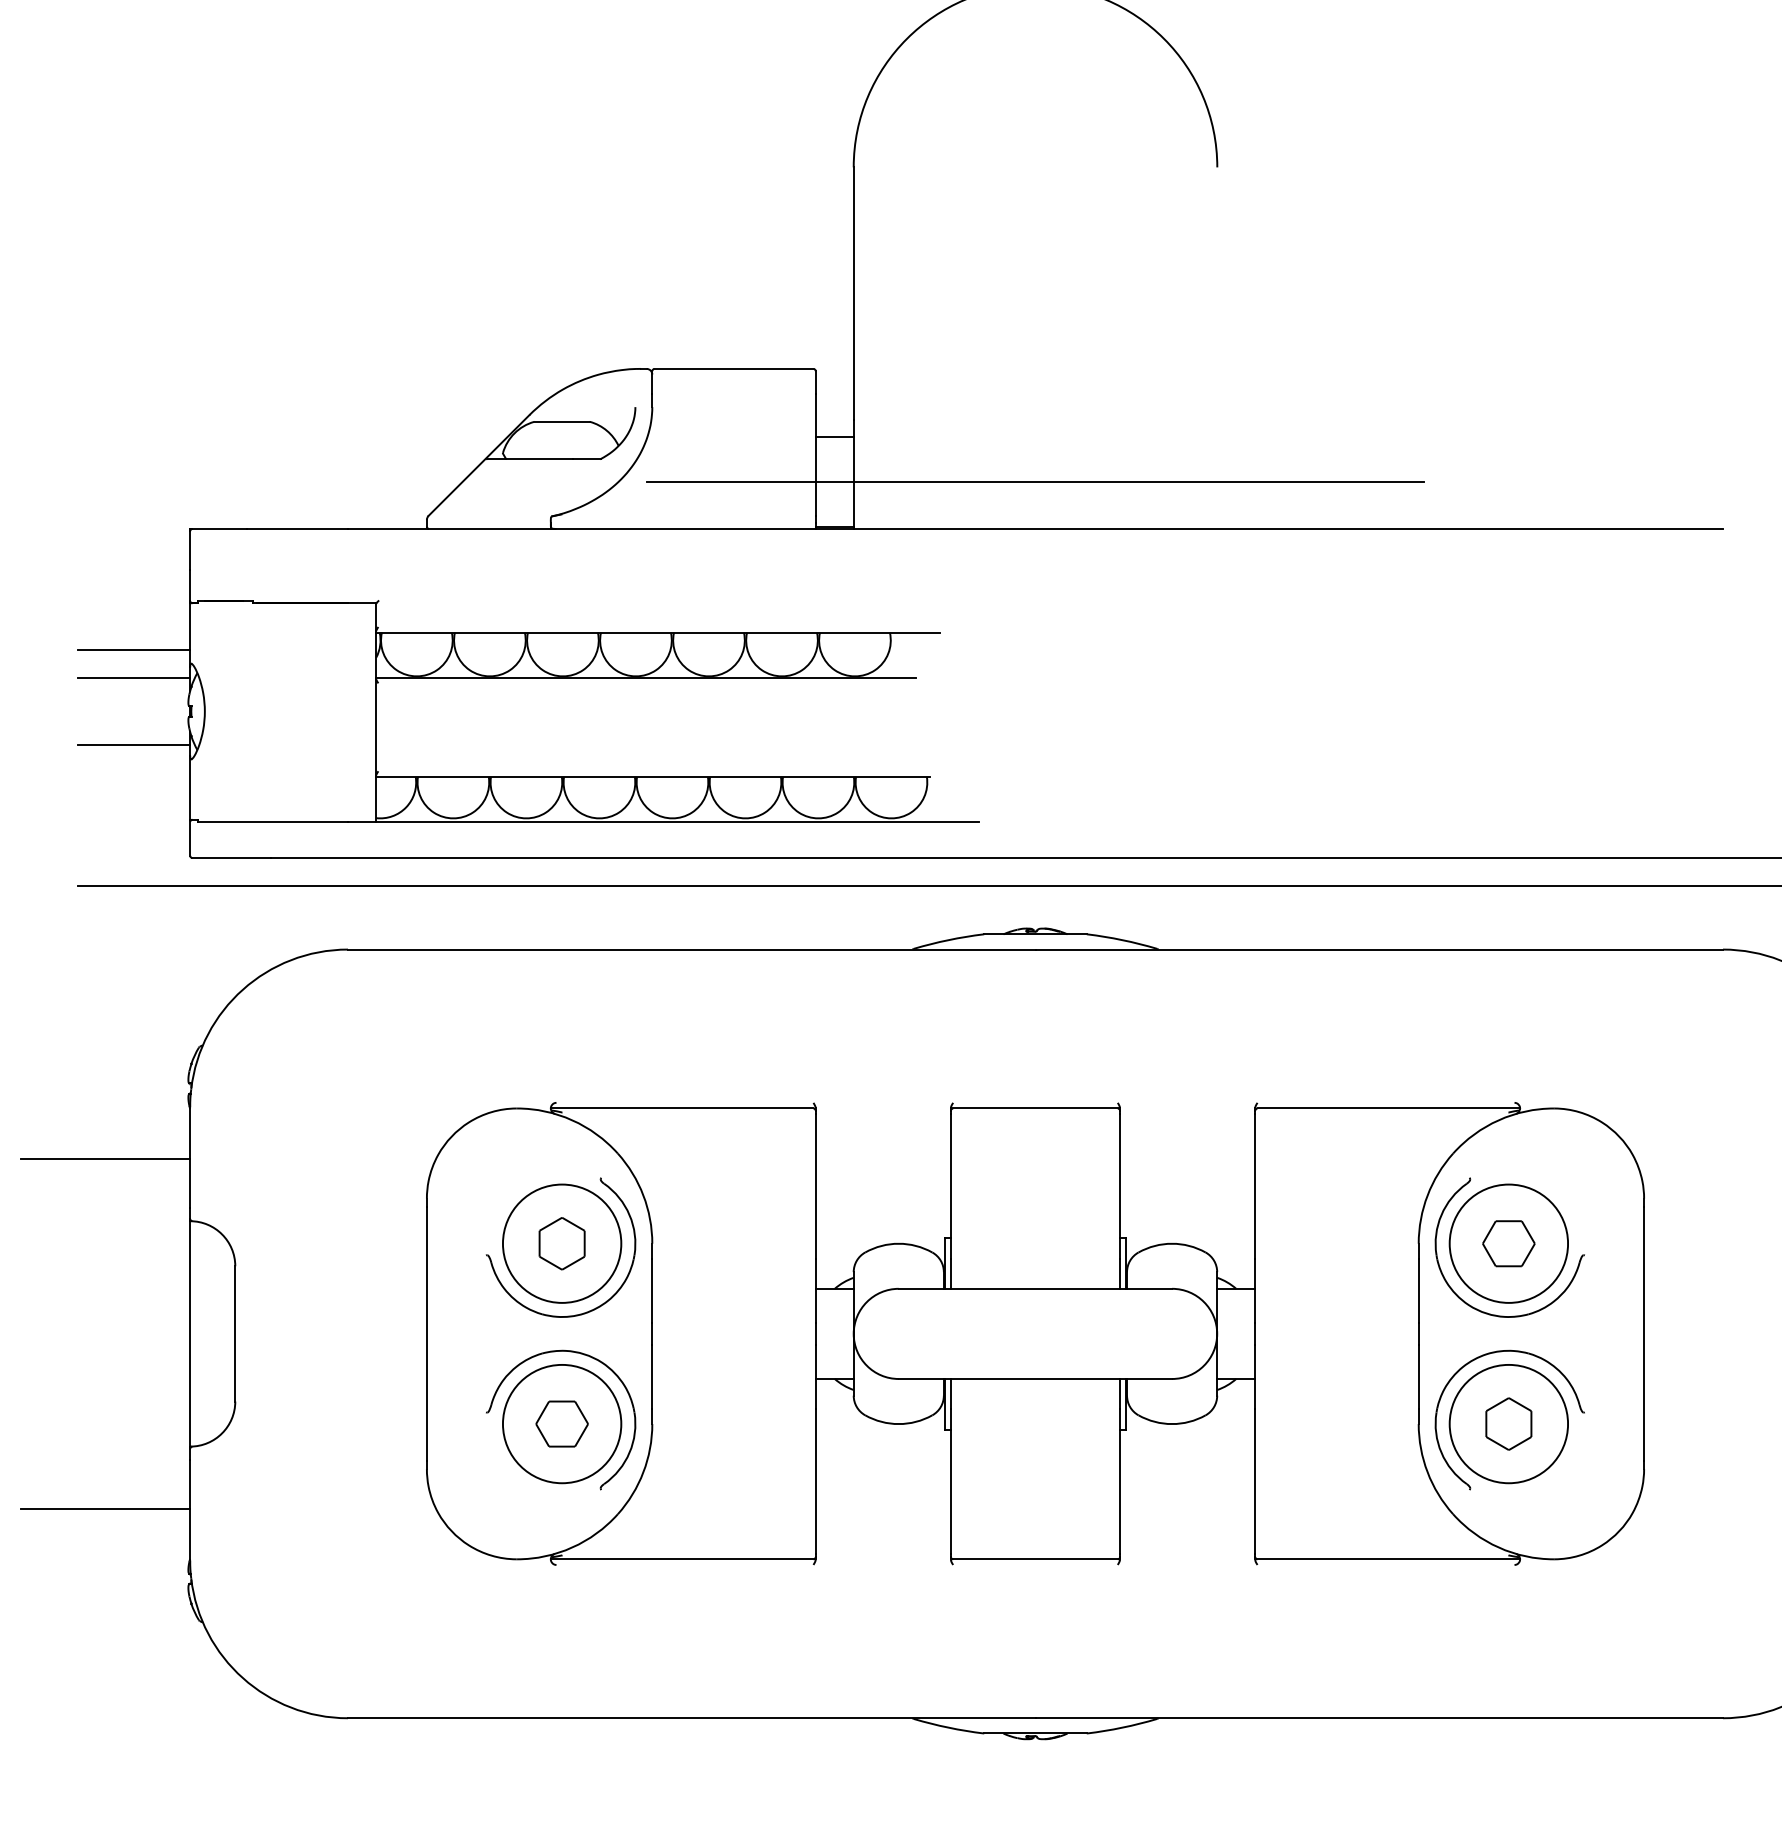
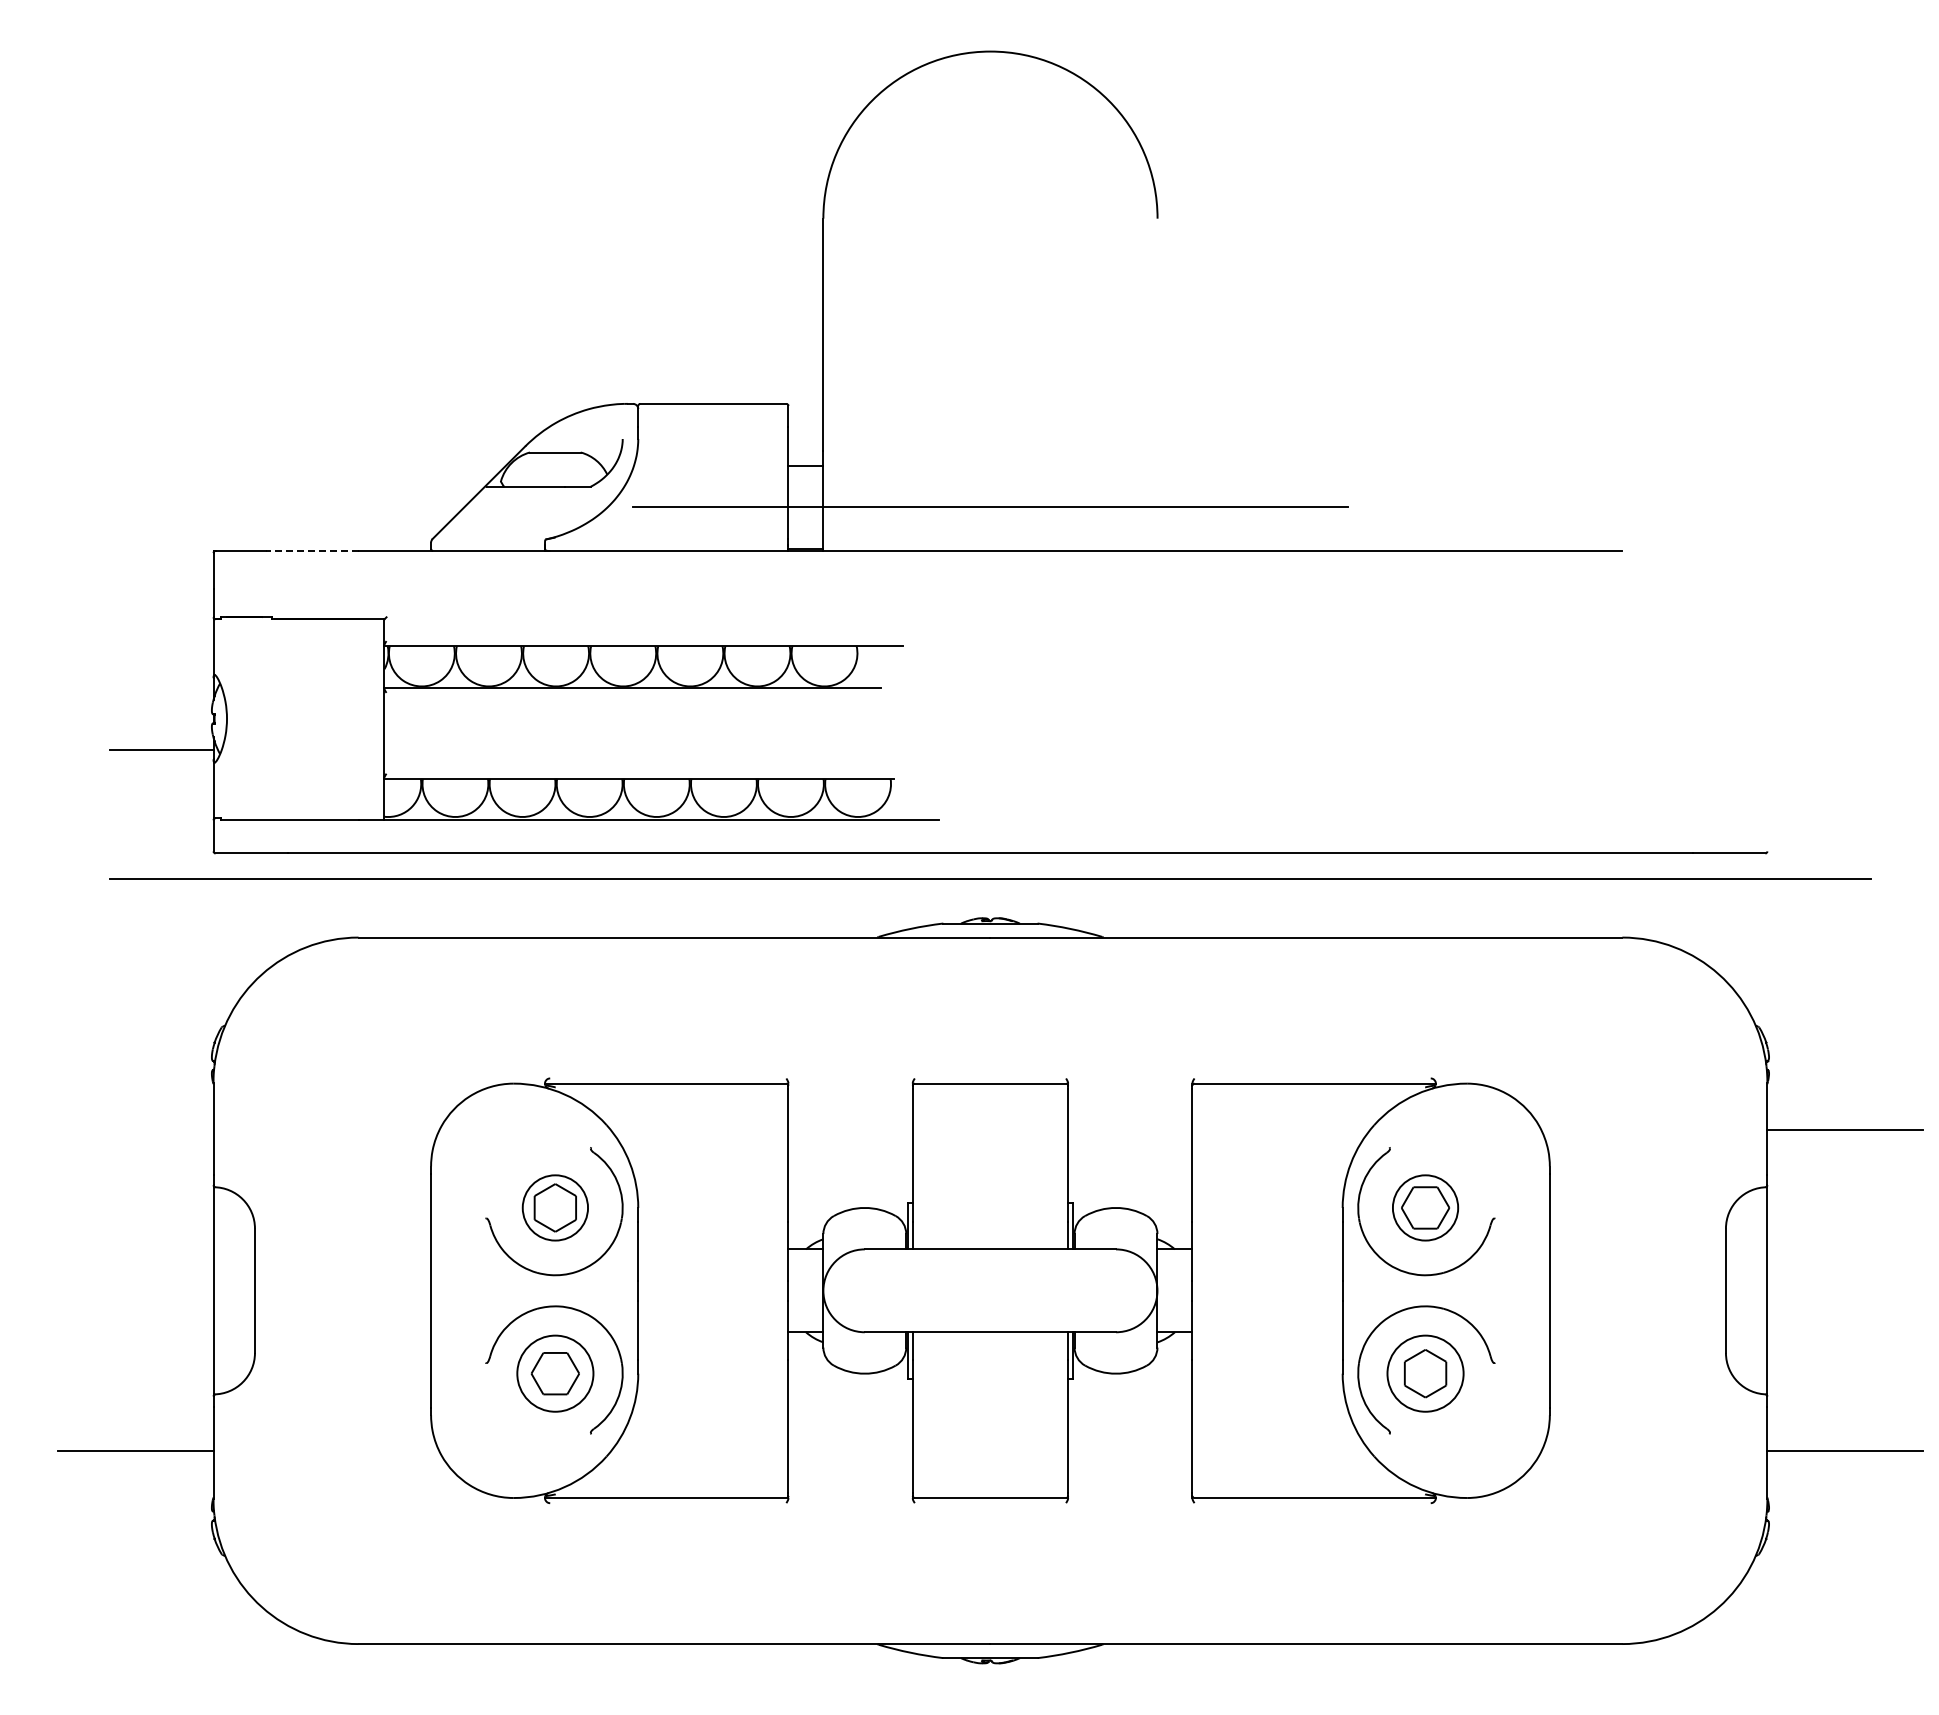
line: (296, 528) -> (311, 550), solid -> dashed
line: (133, 649) -> (161, 661), removed
line: (133, 677) -> (161, 687), removed
line: (105, 1159) -> (135, 1130), removed
circle: (562, 1243) -> (555, 1207), size x0.6
circle: (1508, 1243) -> (1425, 1207), size x0.6
circle: (562, 1423) -> (555, 1373), size x0.7
circle: (1508, 1423) -> (1425, 1373), size x0.7

